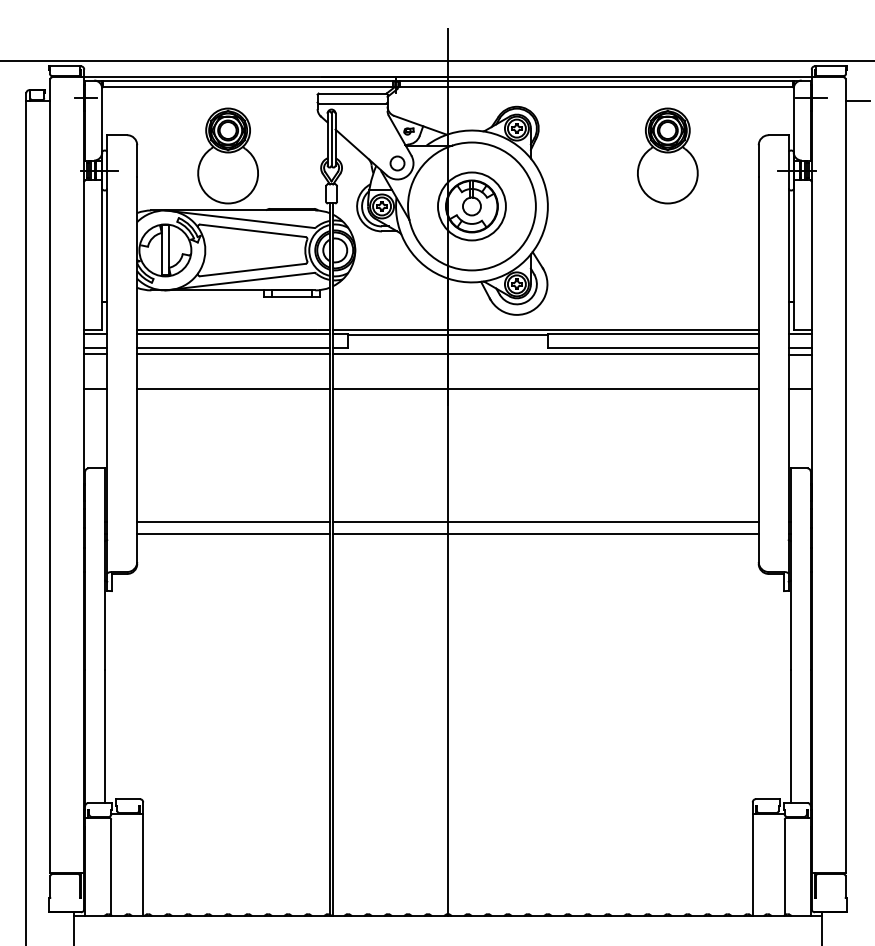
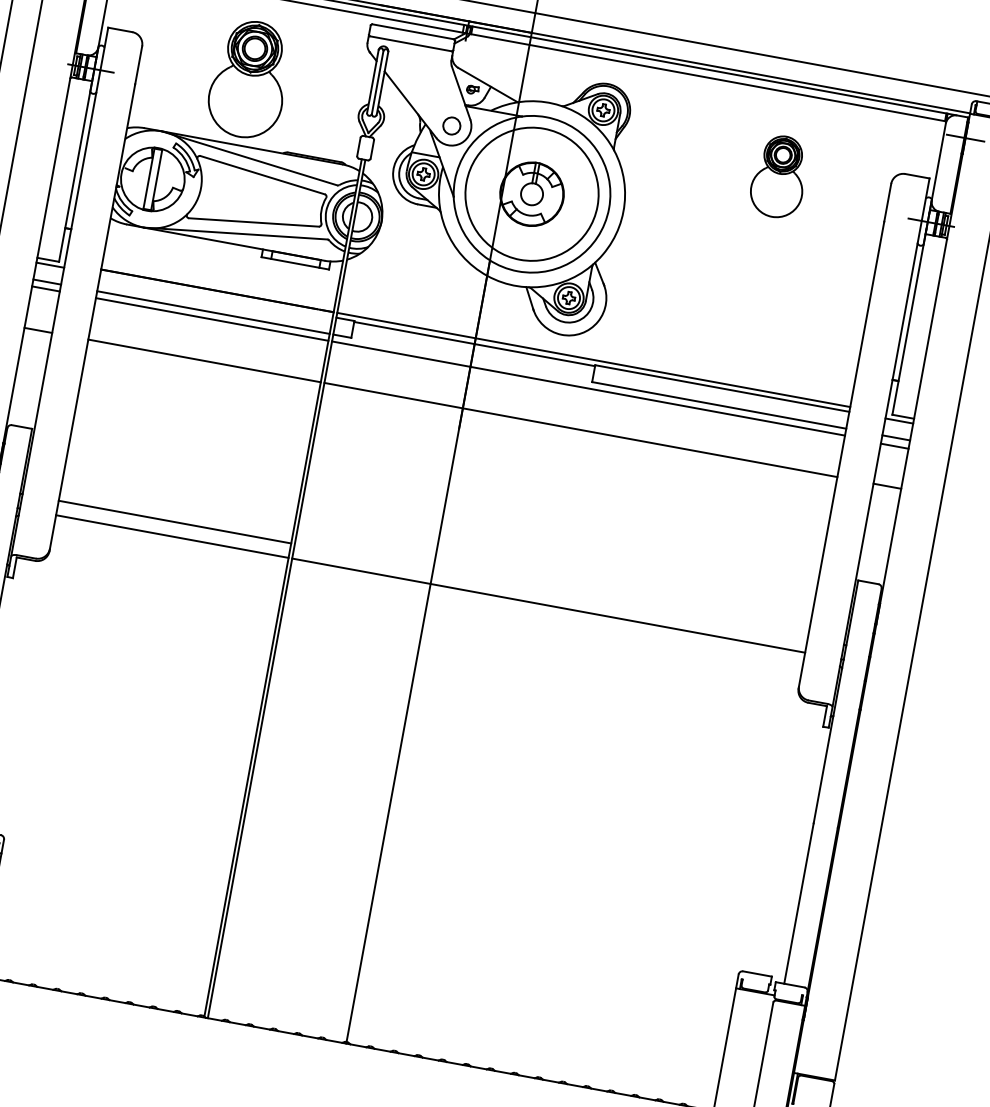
part: (667, 155) -> (778, 176), size x0.7
circle: (471, 206) -> (531, 194), size x1.6
line: (233, 334) -> (216, 295), removed
line: (545, 522) -> (550, 591), removed

